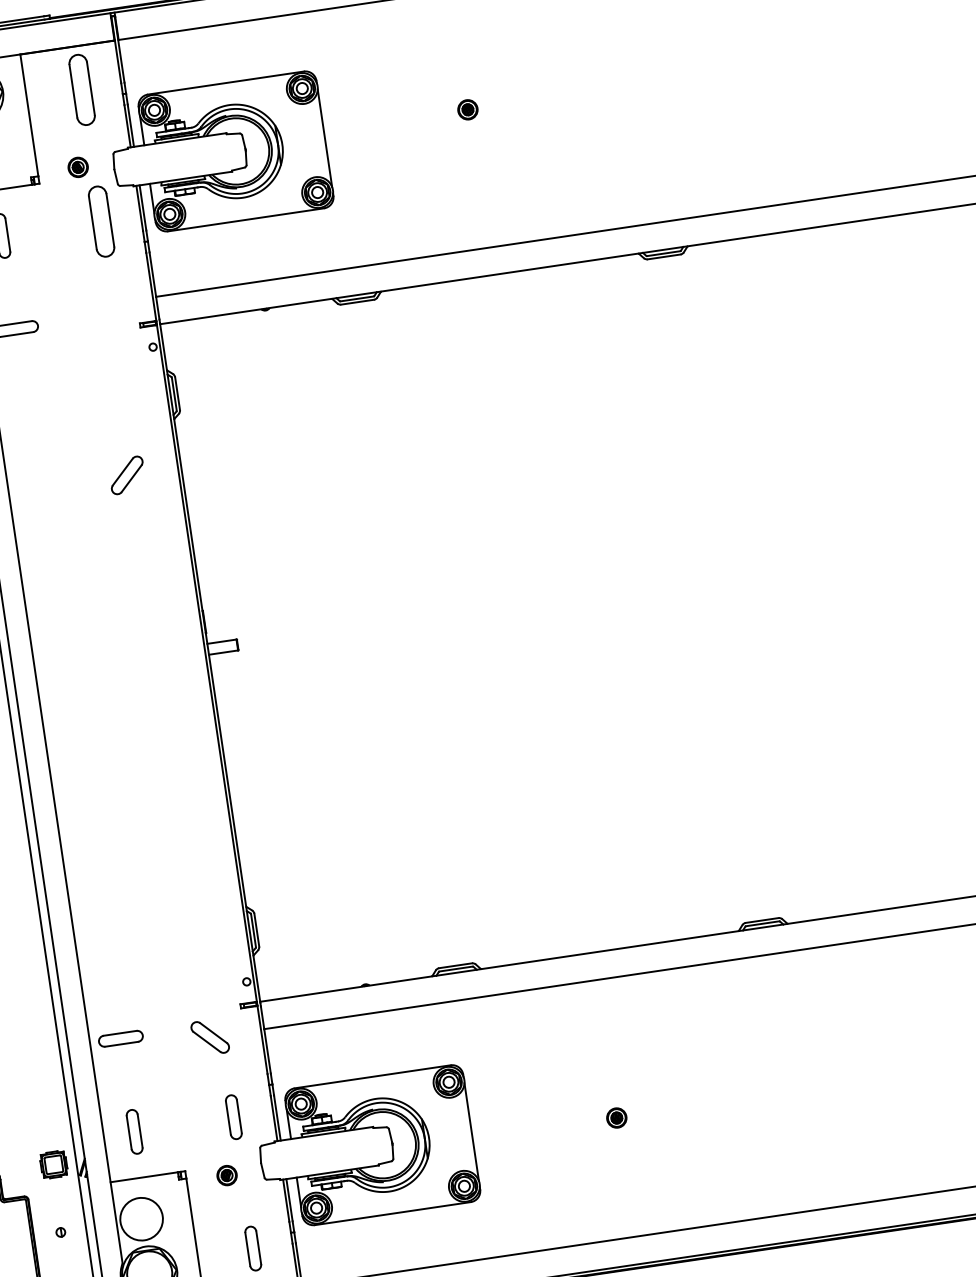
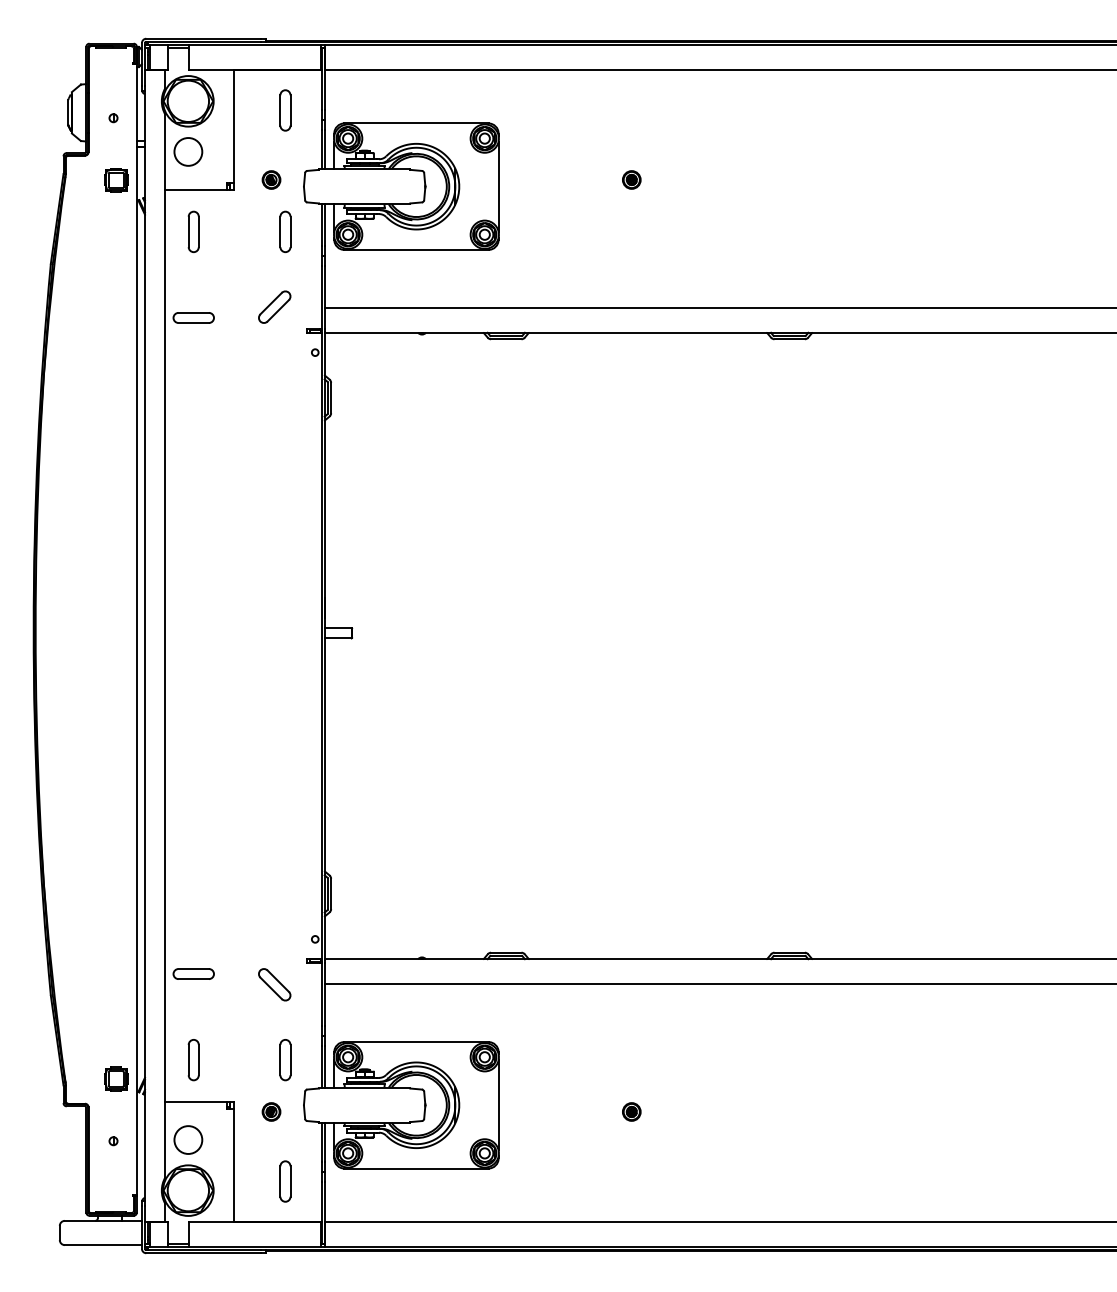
part: (82, 89) -> (285, 110), size x0.62
part: (101, 220) -> (285, 231), size x0.62
part: (126, 474) -> (274, 306), moved
circle: (141, 1218) -> (188, 1139), size x0.71

